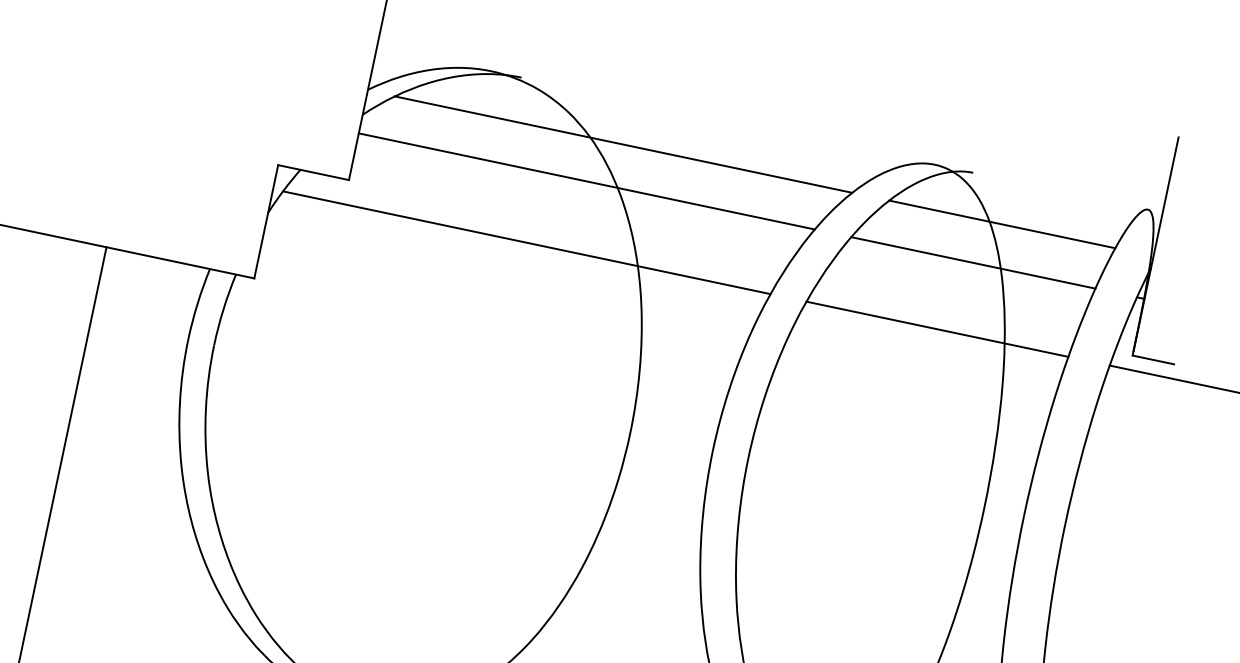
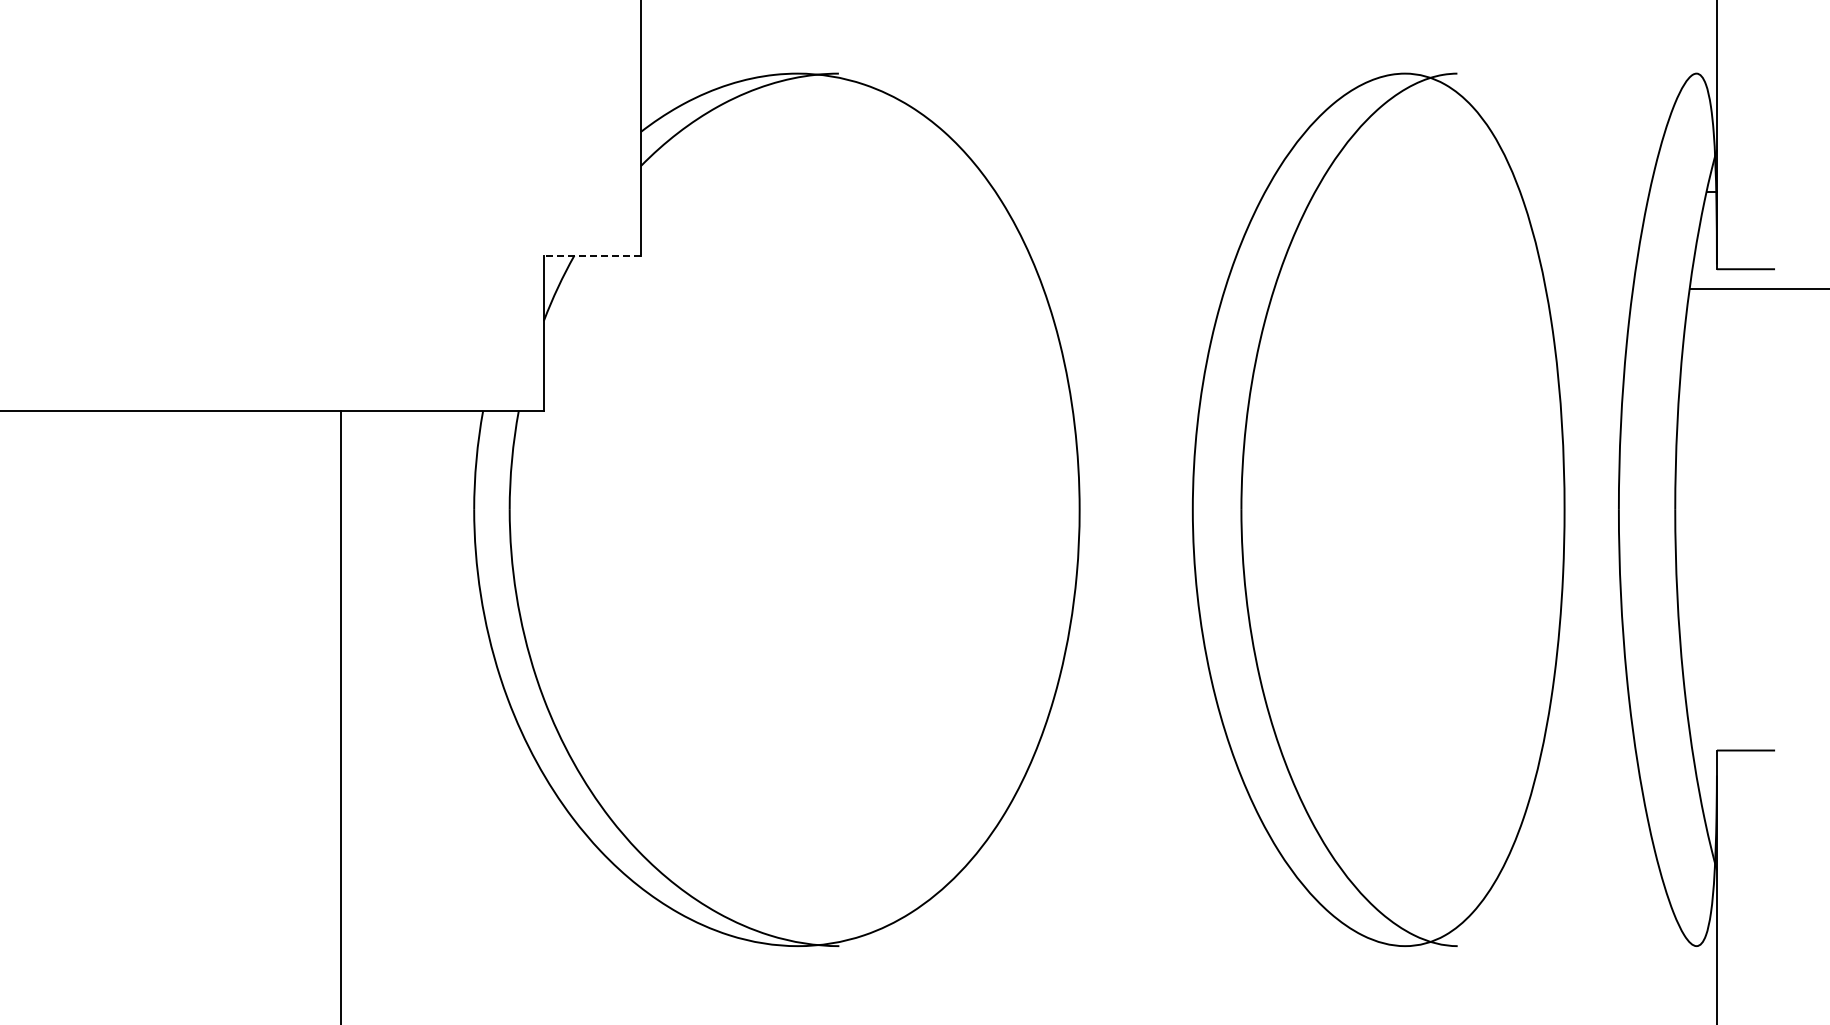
line: (623, 144) -> (990, 133), removed
line: (312, 172) -> (591, 255), solid -> dashed
line: (586, 181) -> (952, 191), removed
line: (1002, 224) -> (1509, 133), removed
line: (526, 242) -> (891, 288), removed
line: (973, 262) -> (1482, 191), removed
line: (937, 329) -> (1453, 288), removed

